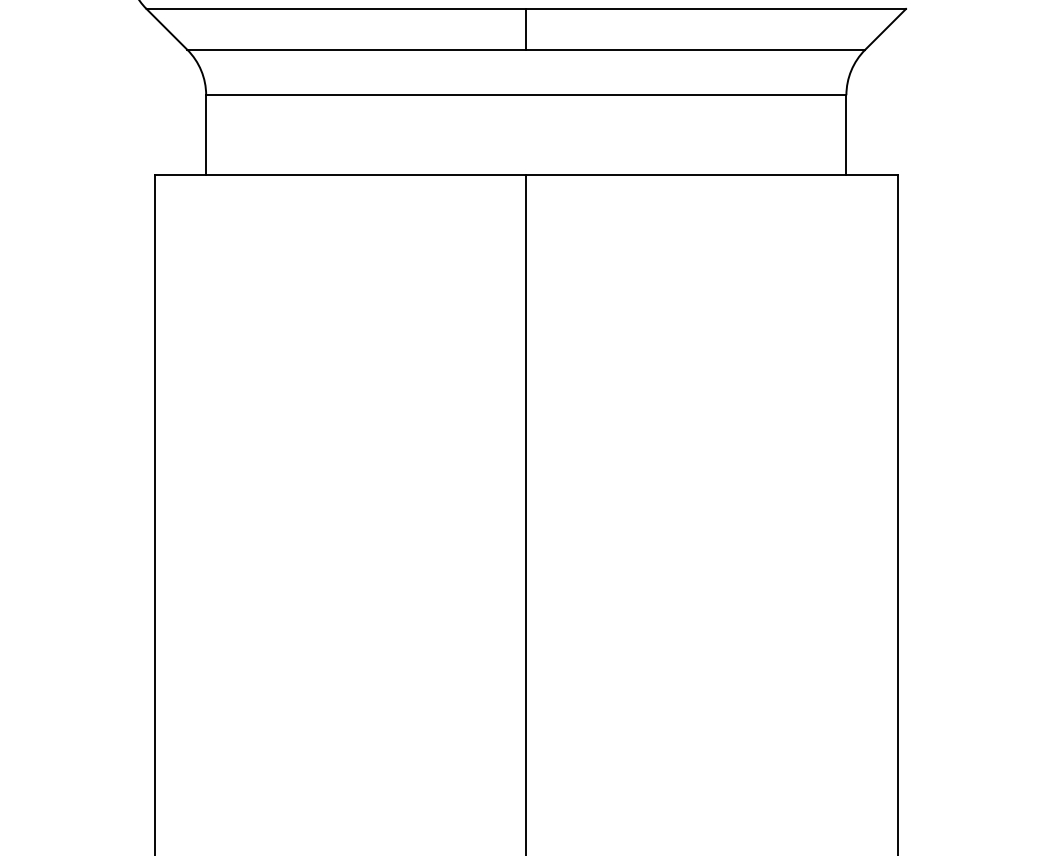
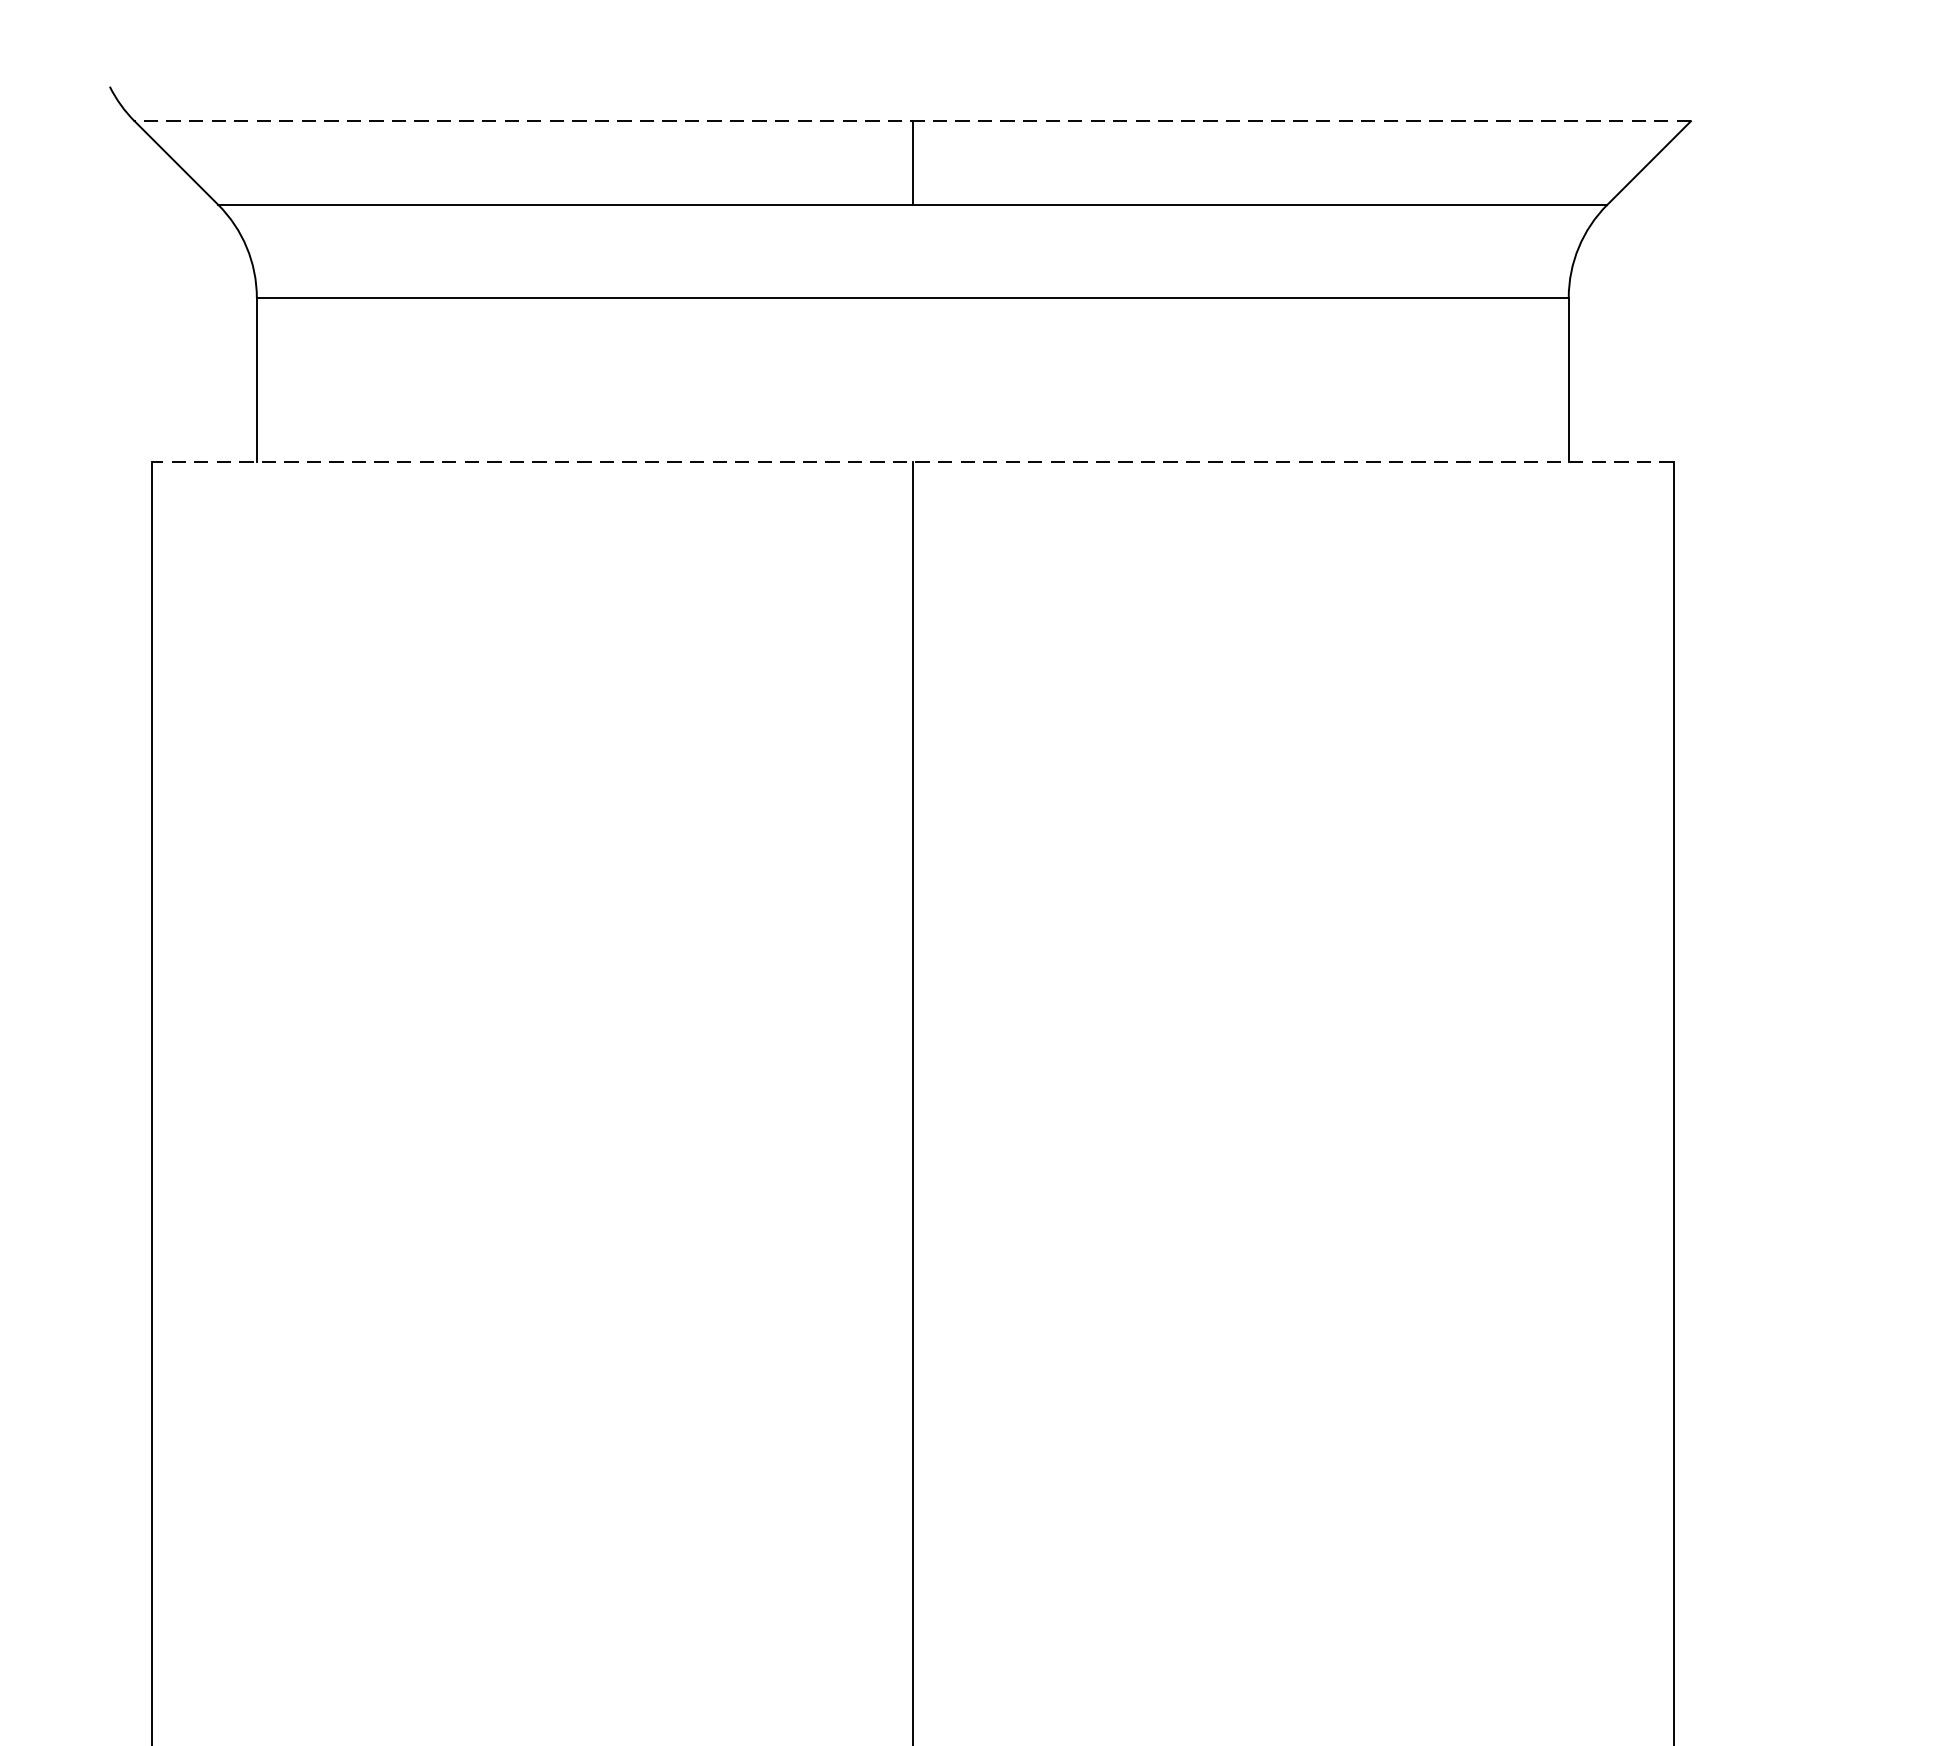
line: (526, 8) -> (913, 120), solid -> dashed
line: (525, 175) -> (911, 462), solid -> dashed

